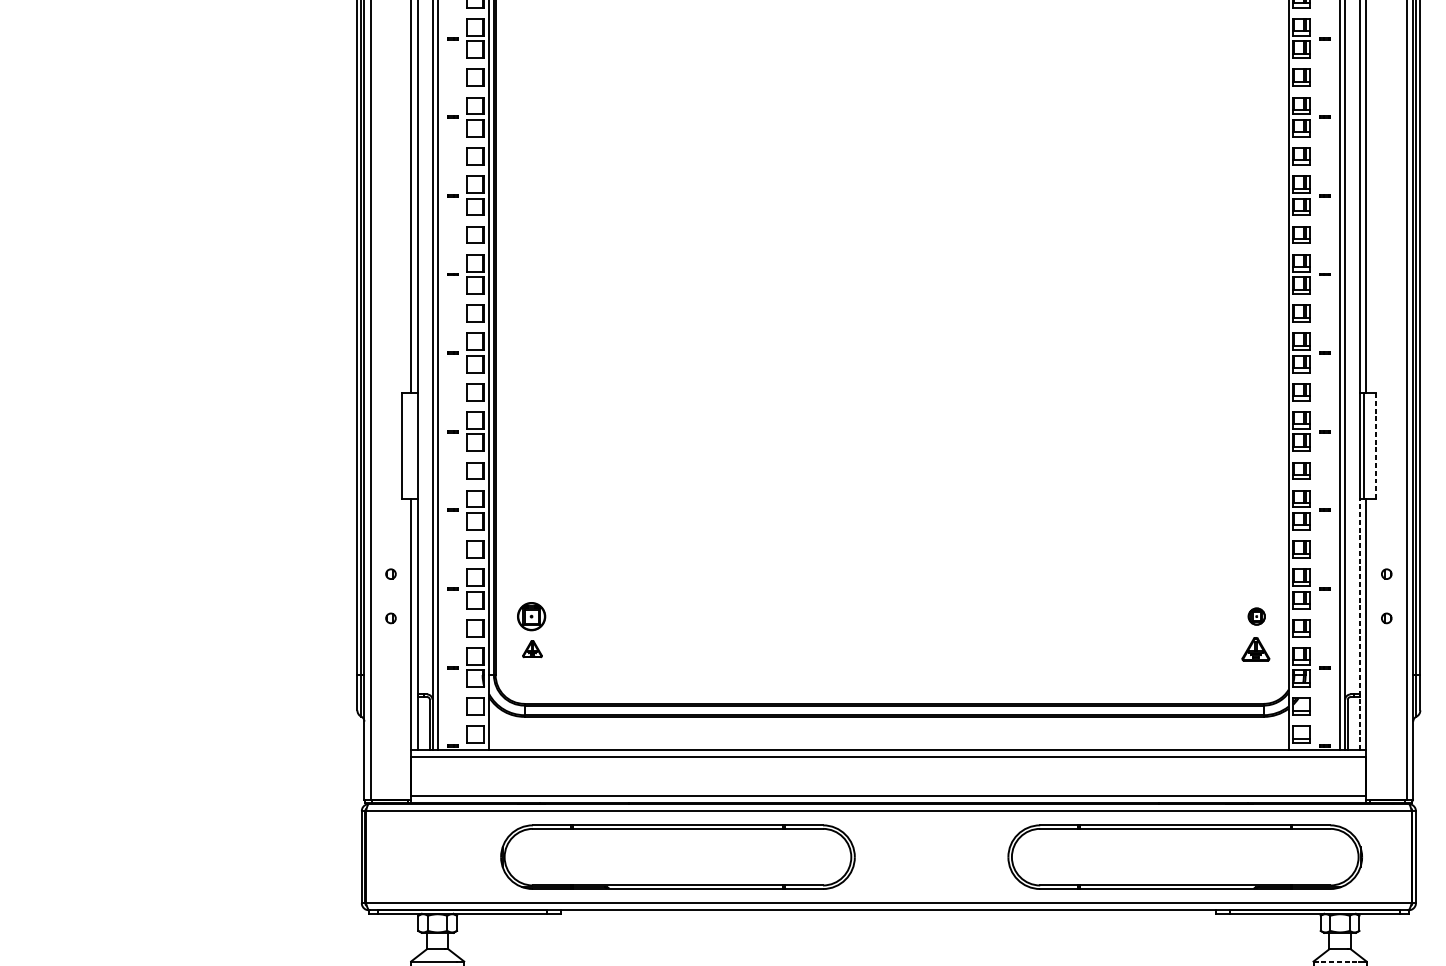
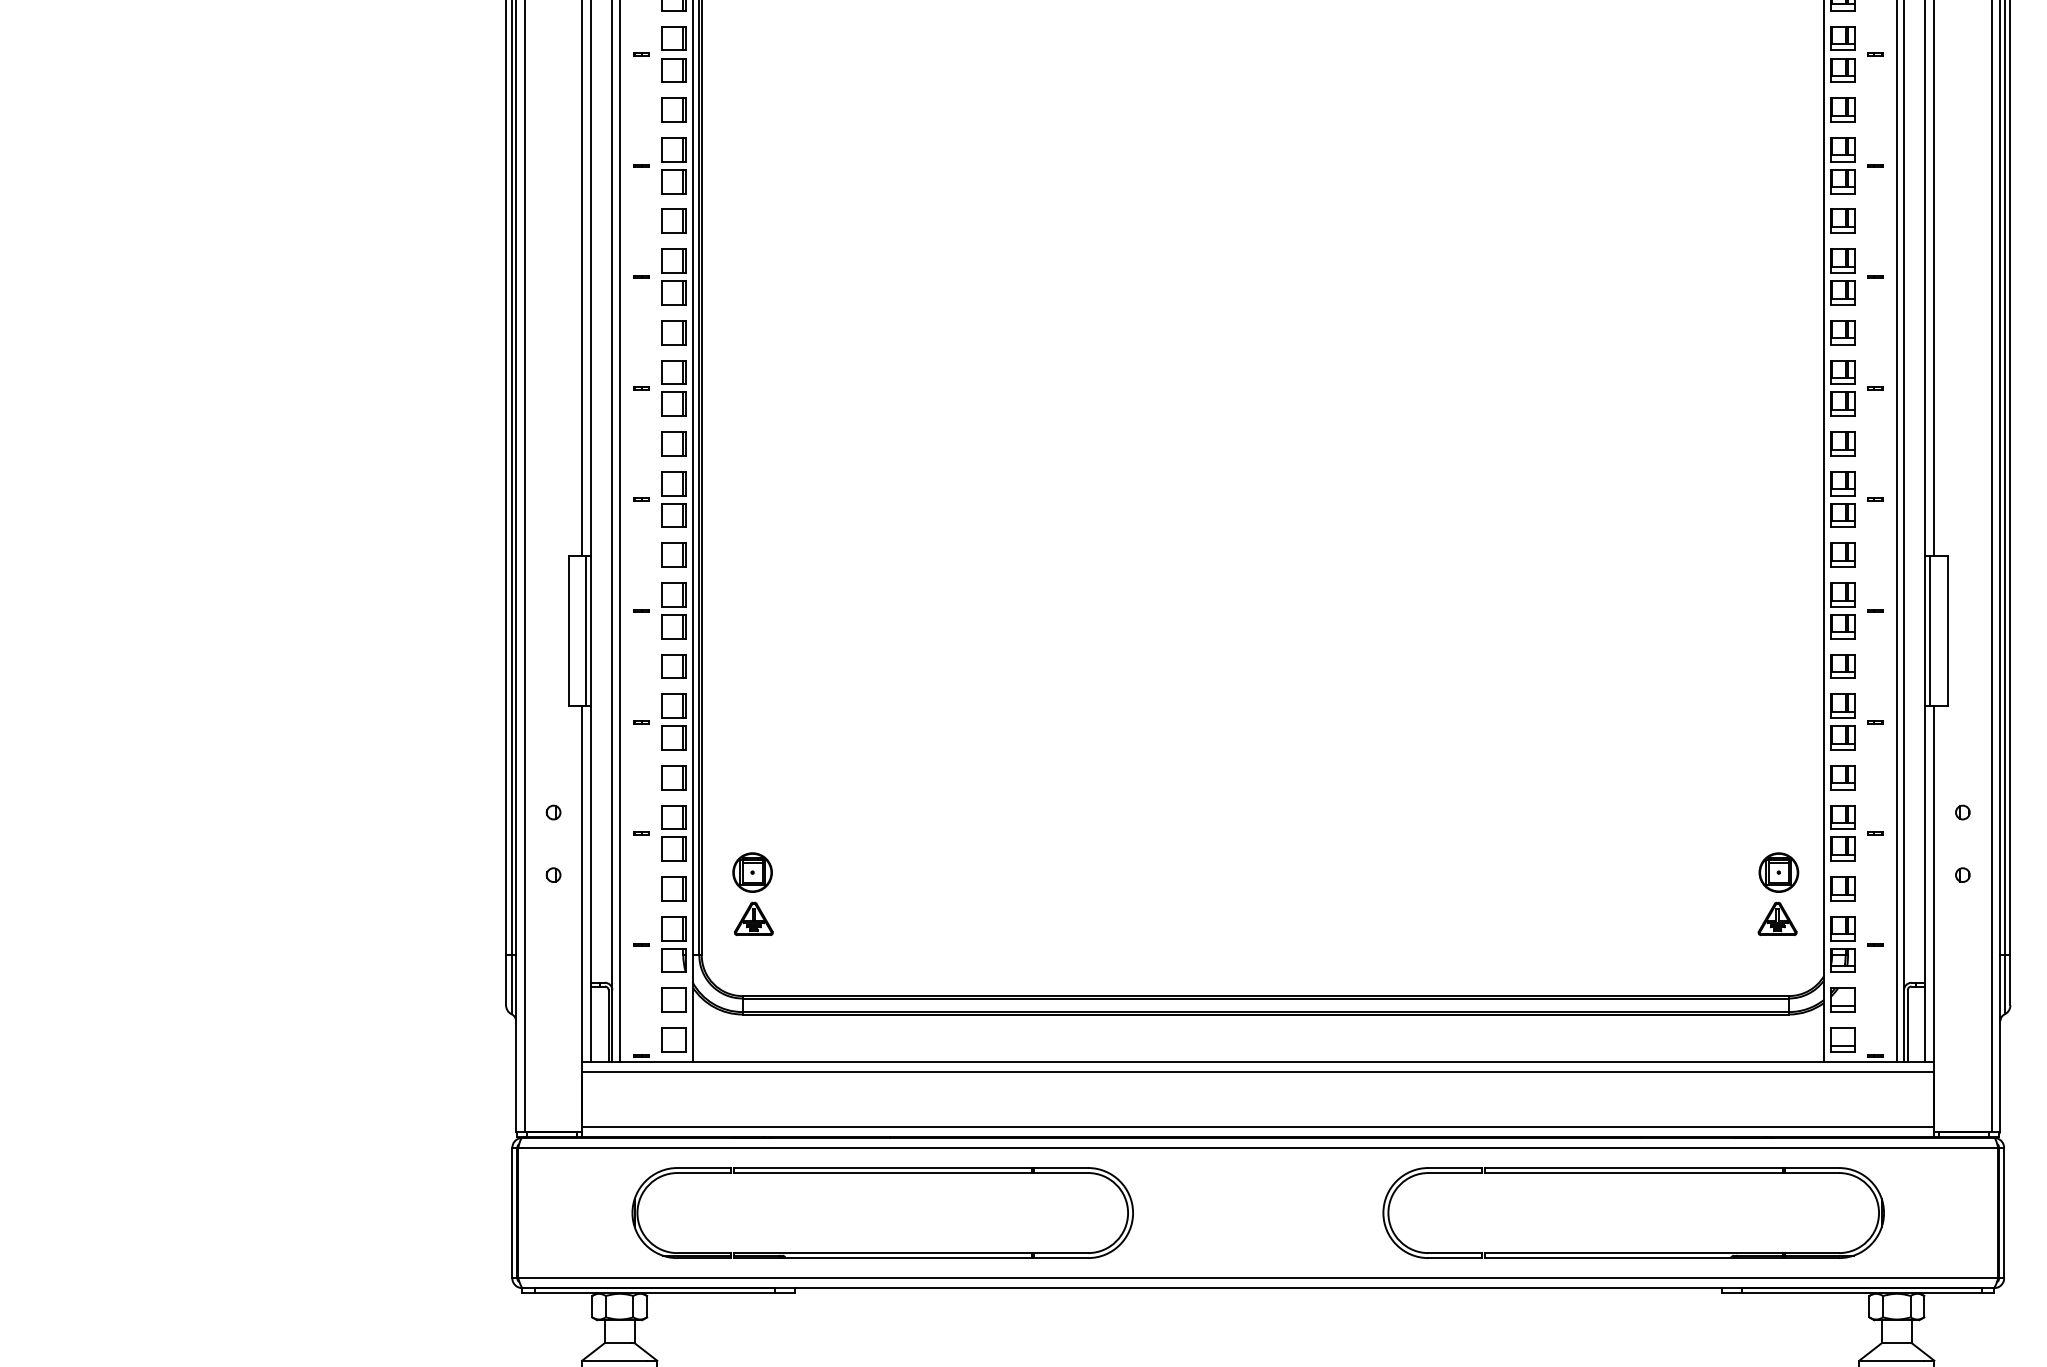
line: (1375, 445) -> (1947, 630), dashed -> solid
line: (414, 446) -> (586, 631), added
part: (1256, 616) -> (1778, 872), size x1.67
line: (1360, 624) -> (1925, 883), dashed -> solid
part: (532, 649) -> (753, 918), size x1.43
part: (677, 829) -> (882, 1173), moved
part: (1185, 829) -> (1633, 1173), moved
line: (1337, 961) -> (1892, 1360), dashed -> solid

